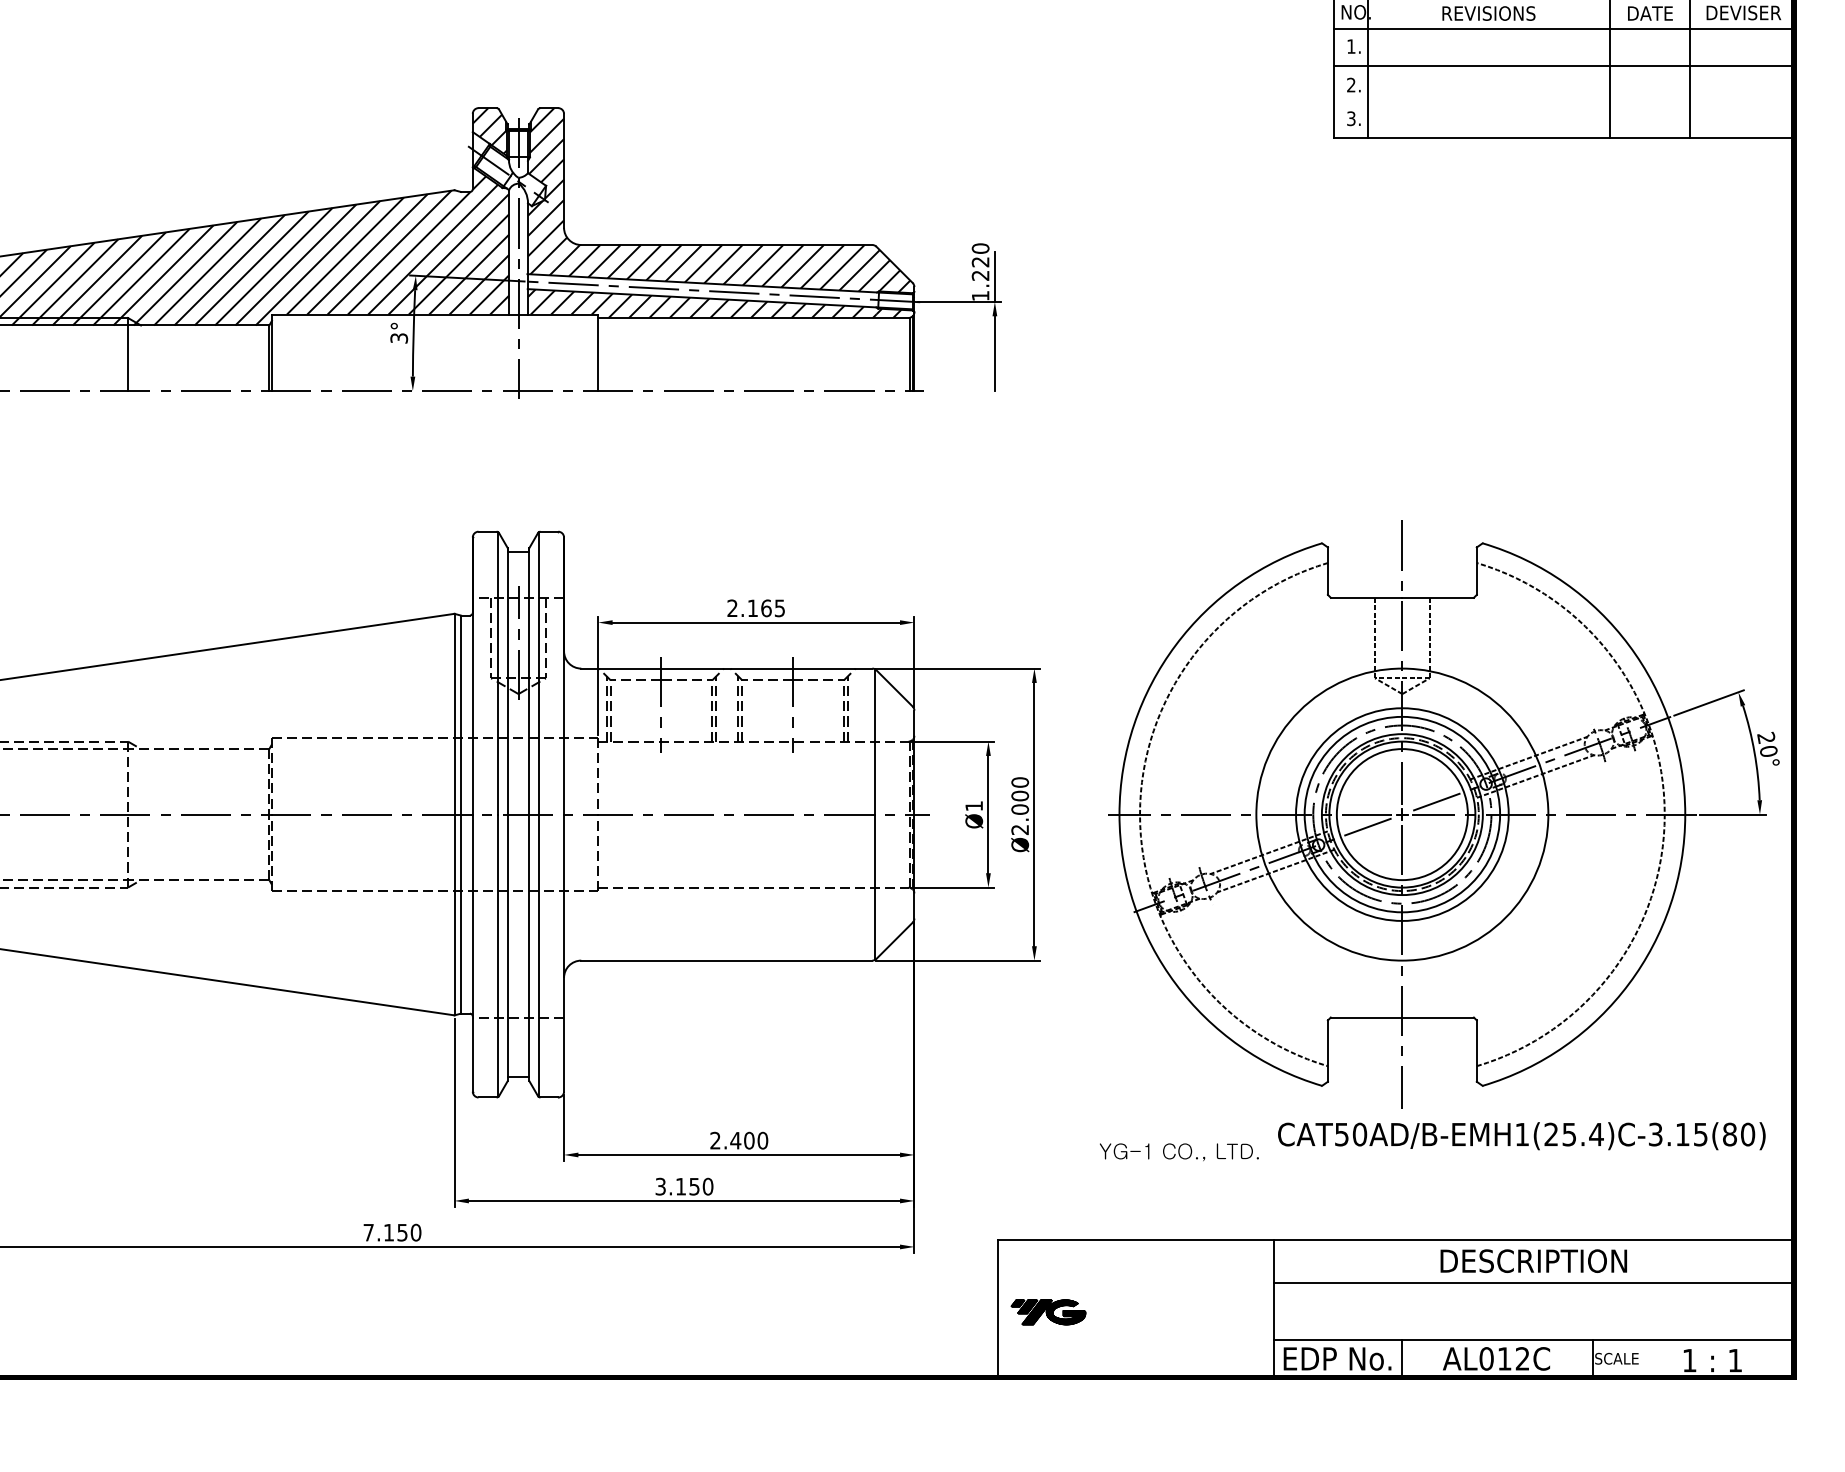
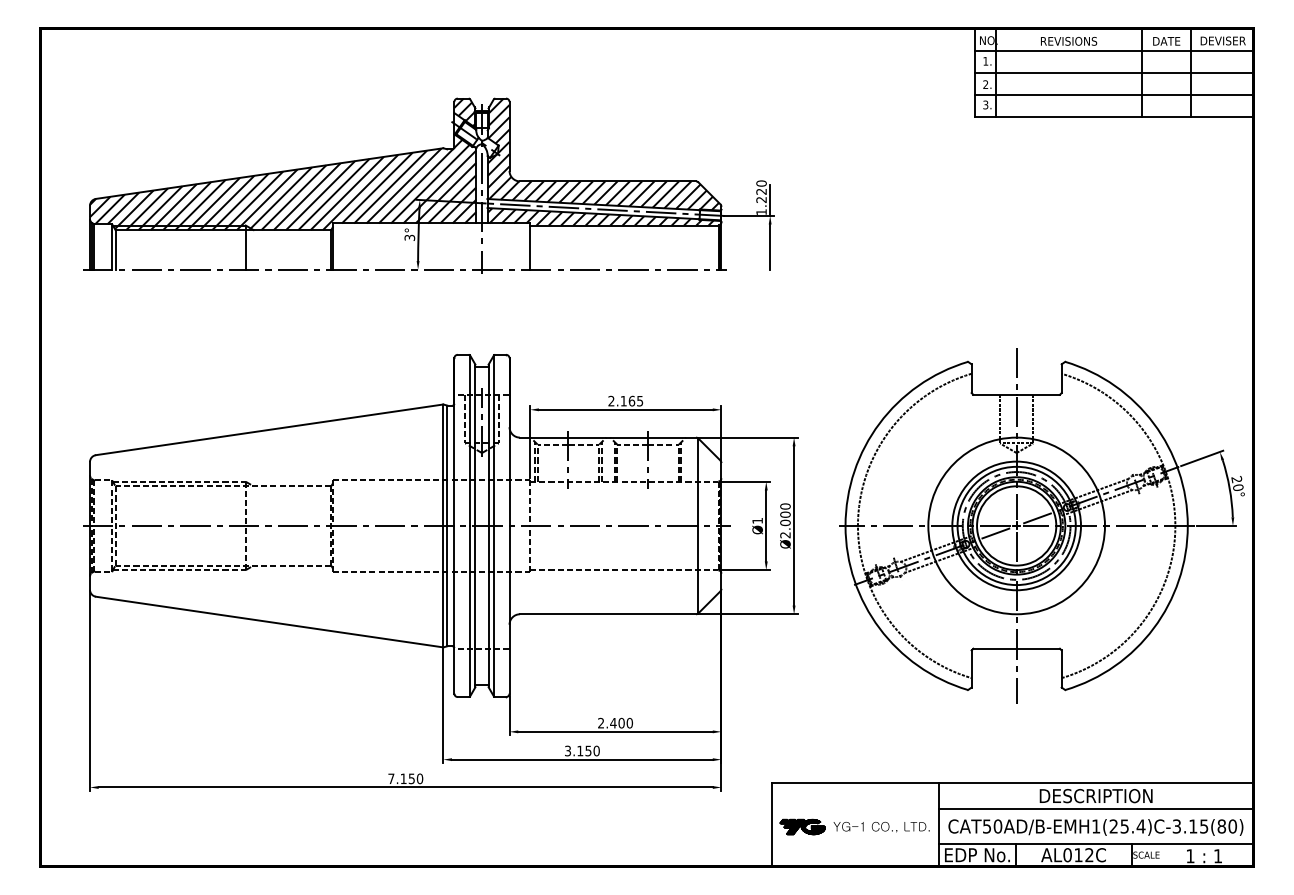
line: (1564, 103) -> (1114, 95), added
text: (1521, 1136) -> (1095, 827), moved
text: (1178, 1151) -> (881, 826), moved

